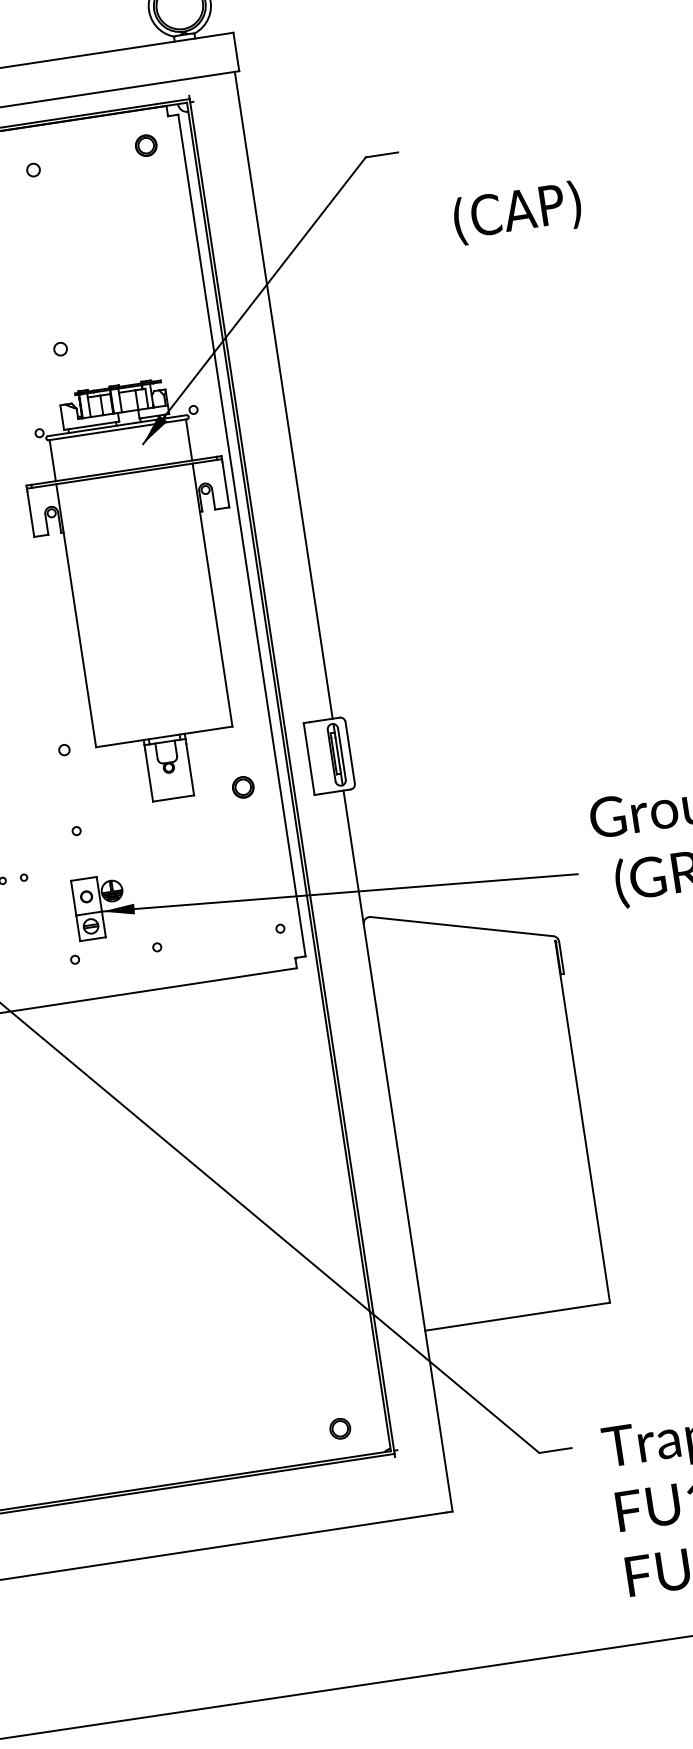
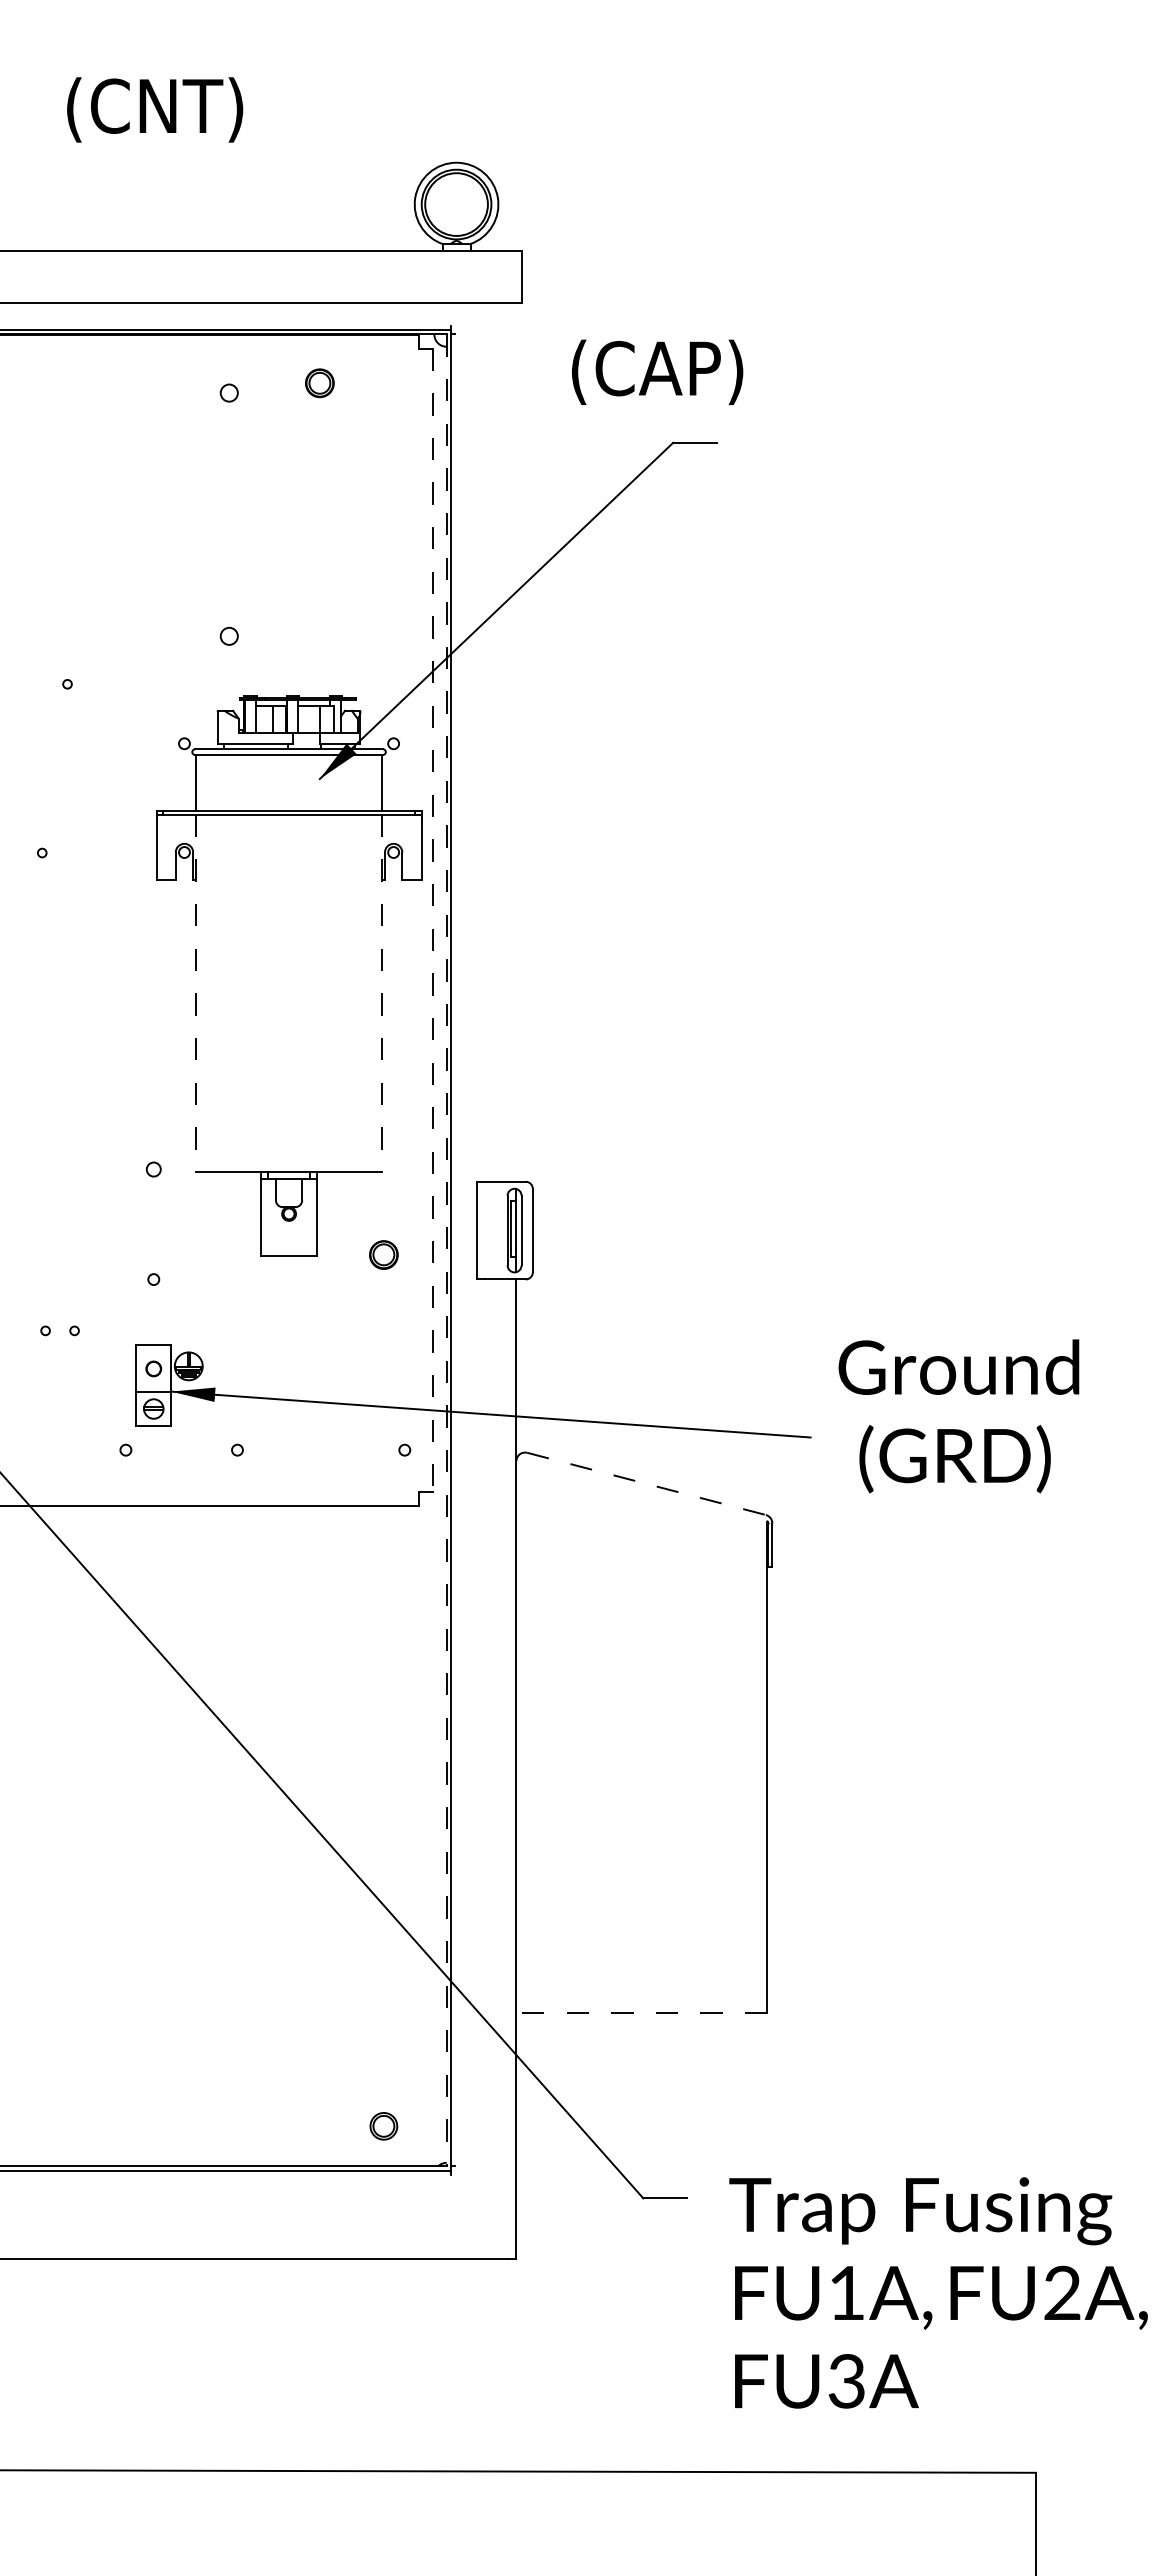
part: (145, 145) -> (319, 383), moved
text: (517, 212) -> (657, 371), moved
line: (283, 395) -> (516, 742), removed
line: (241, 535) -> (432, 920), solid -> dashed
line: (212, 595) -> (381, 993), solid -> dashed
line: (76, 615) -> (196, 993), solid -> dashed
line: (288, 777) -> (446, 1250), solid -> dashed
line: (462, 926) -> (647, 1484), solid -> dashed
line: (517, 1317) -> (641, 2013), solid -> dashed

